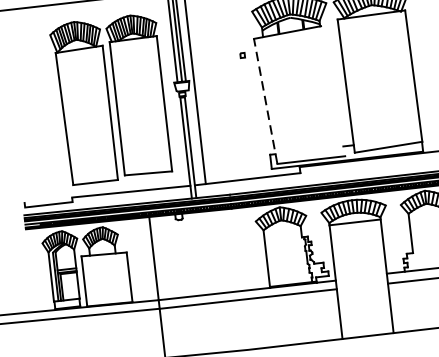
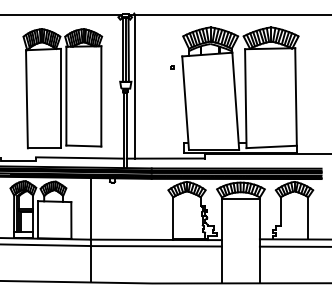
line: (332, 90) -> (235, 100), added
part: (110, 99) -> (62, 88), moved
line: (265, 101) -> (185, 103), dashed -> solid

